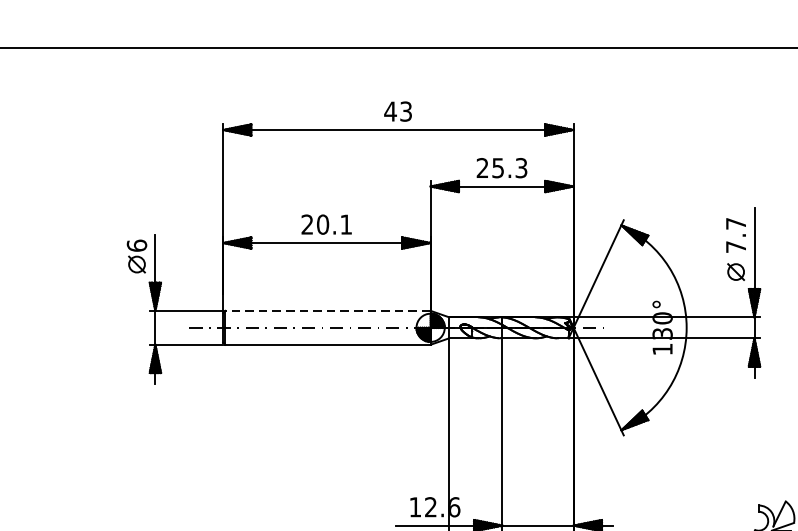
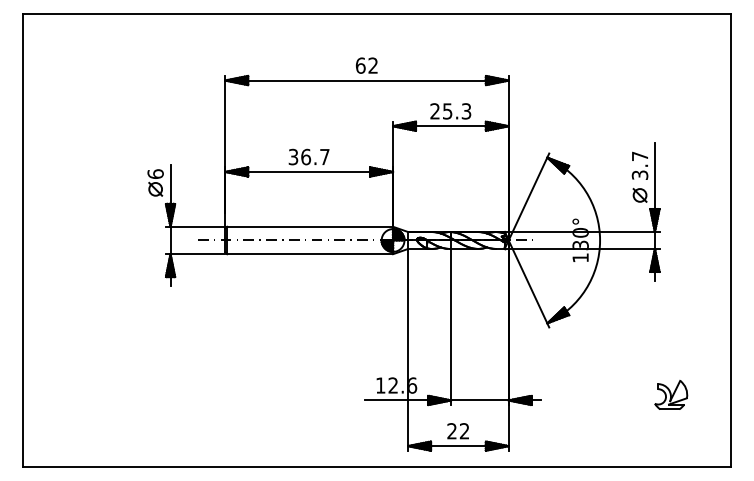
text: (397, 111) -> (366, 65), 43 -> 62
text: (326, 223) -> (308, 156), 20.1 -> 36.7
text: (735, 246) -> (639, 174), 7.7 -> 3.7
line: (328, 310) -> (310, 226), dashed -> solid

